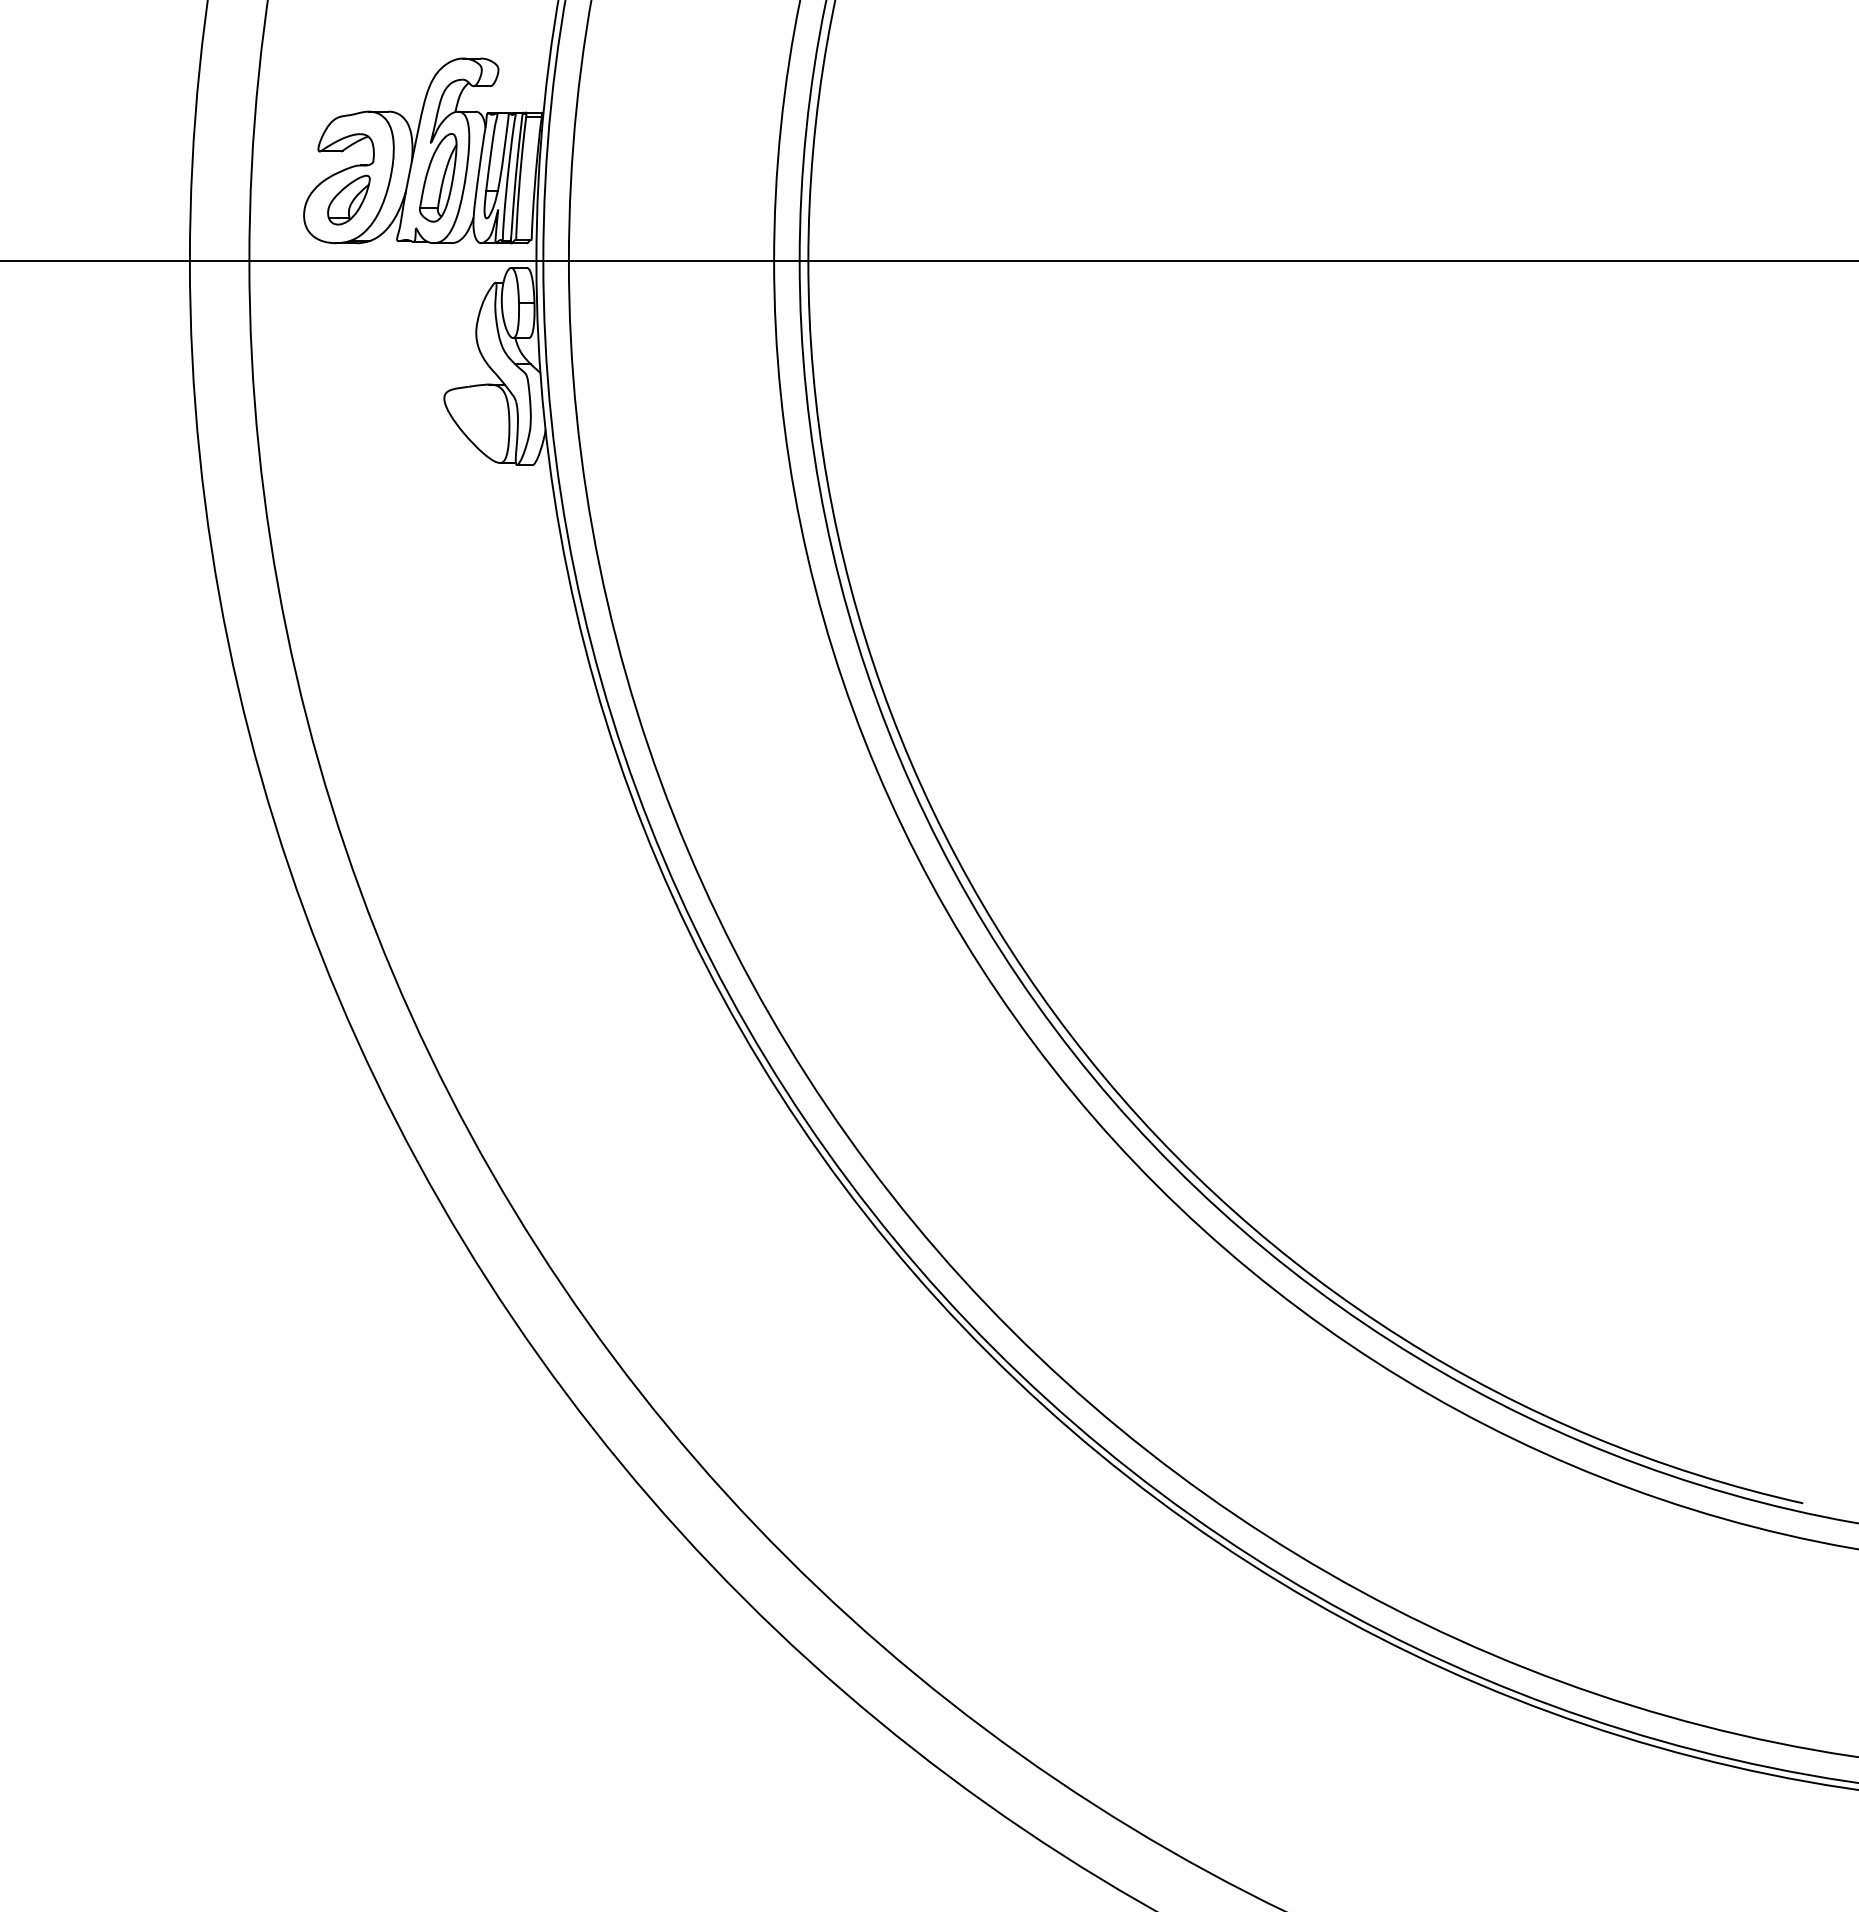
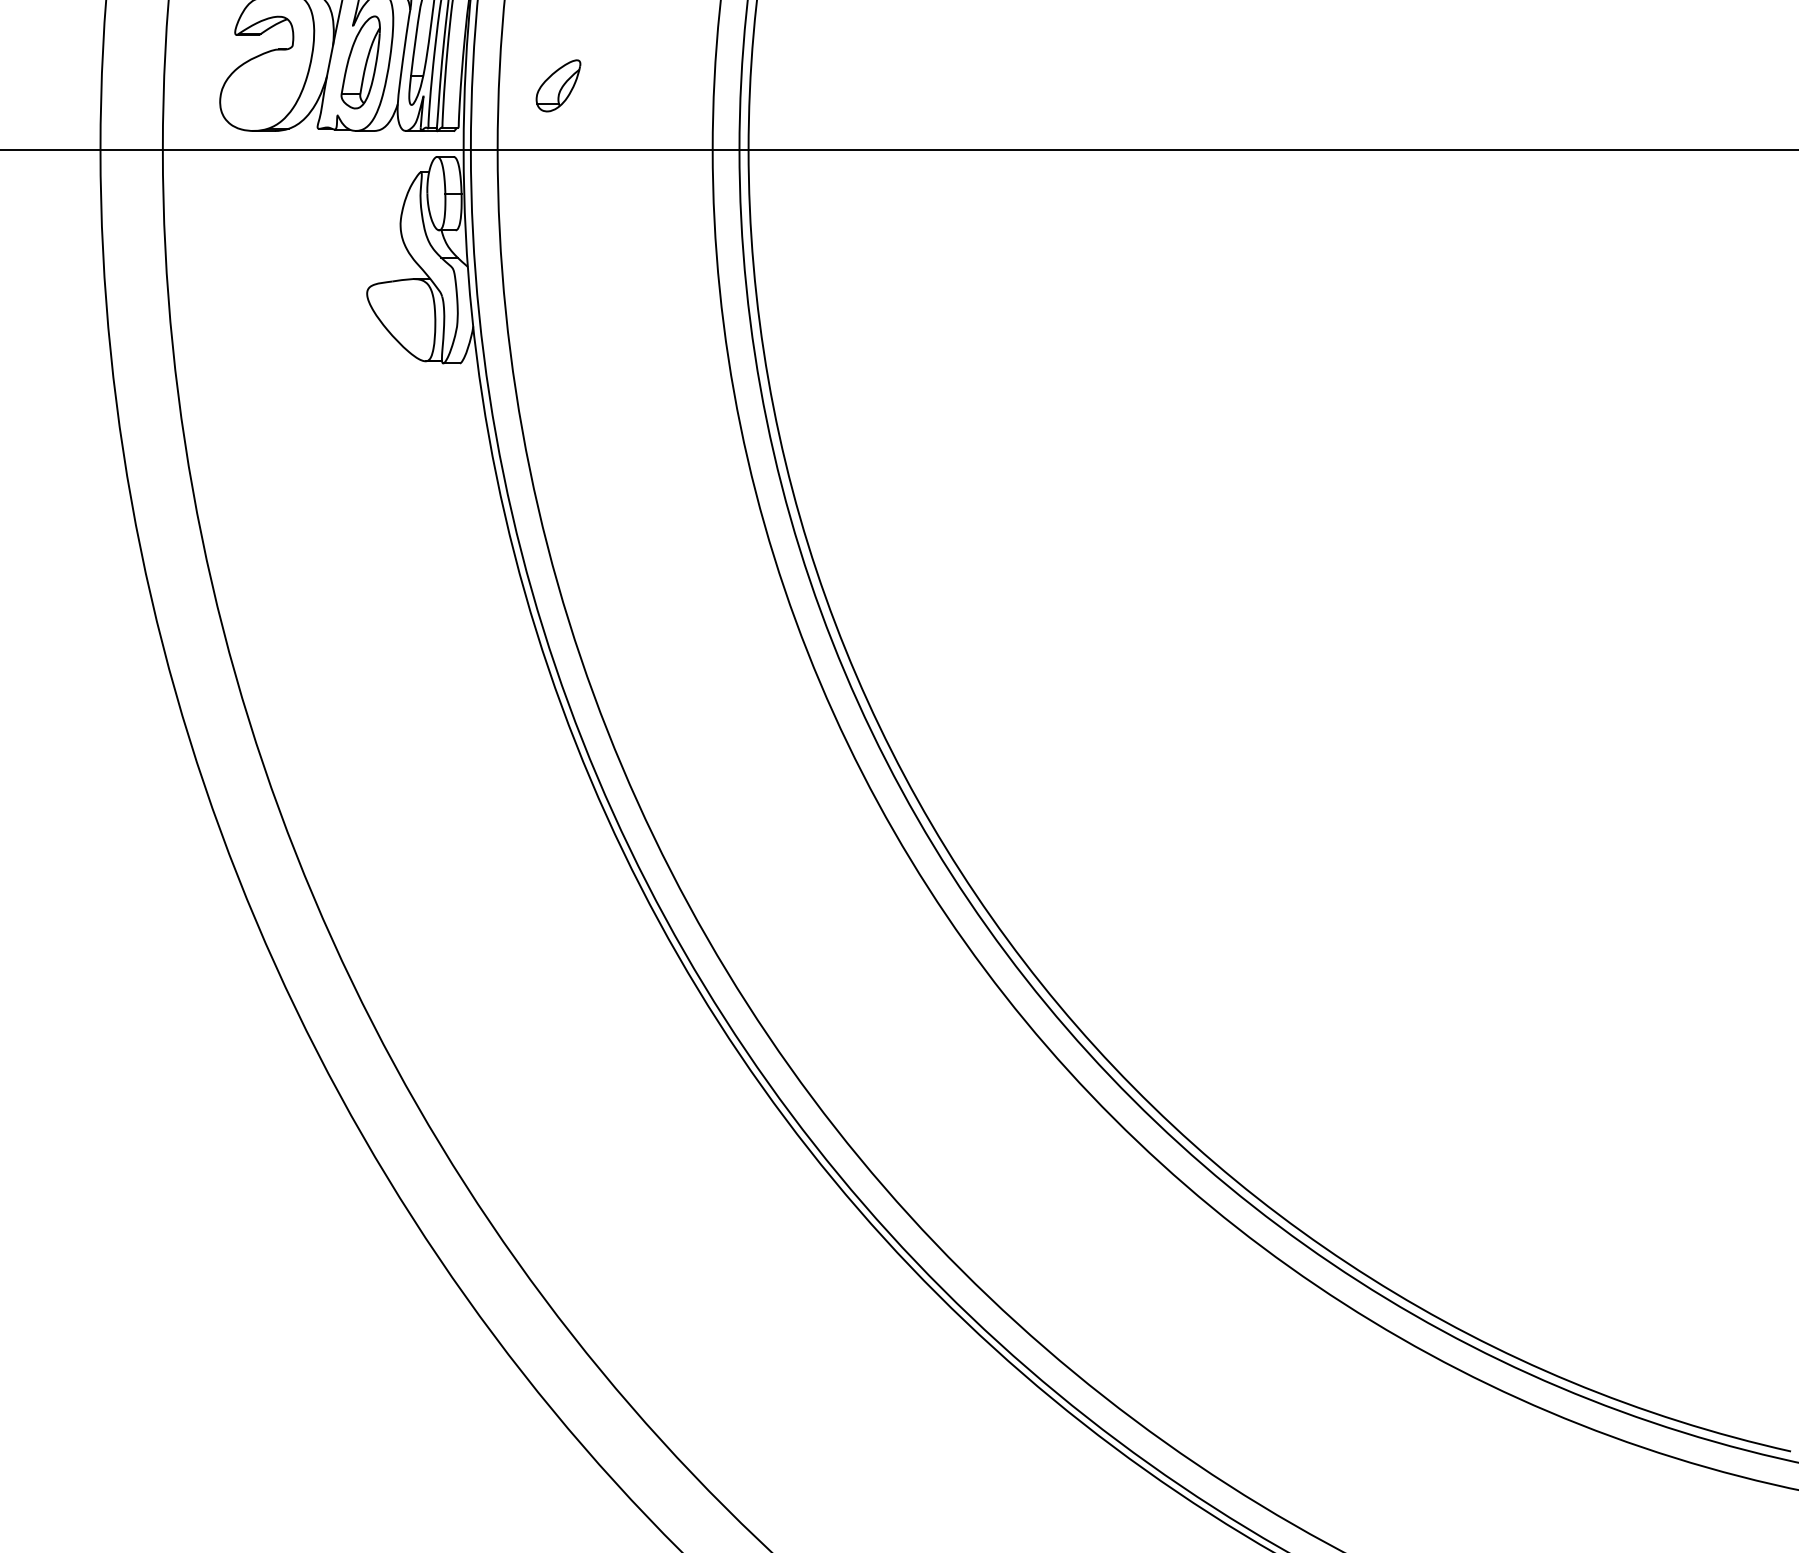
part: (348, 199) -> (558, 85), moved

